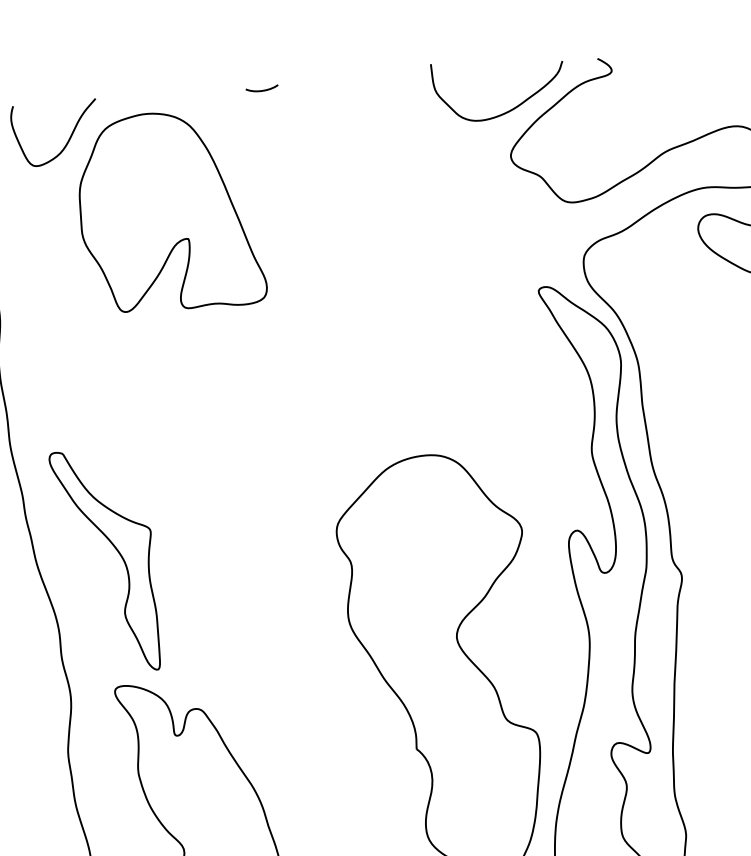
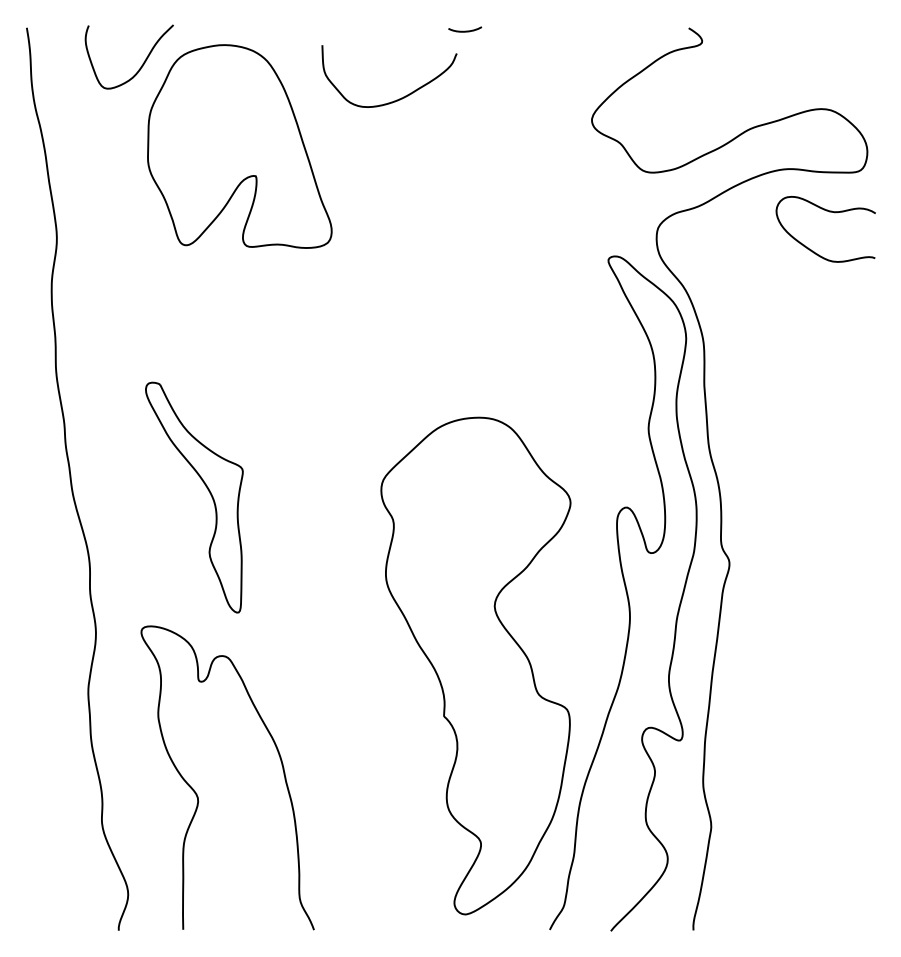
curve: (262, 89) -> (465, 30), moved
curve: (507, 110) -> (396, 99), moved
part: (116, 551) -> (206, 488), moved

